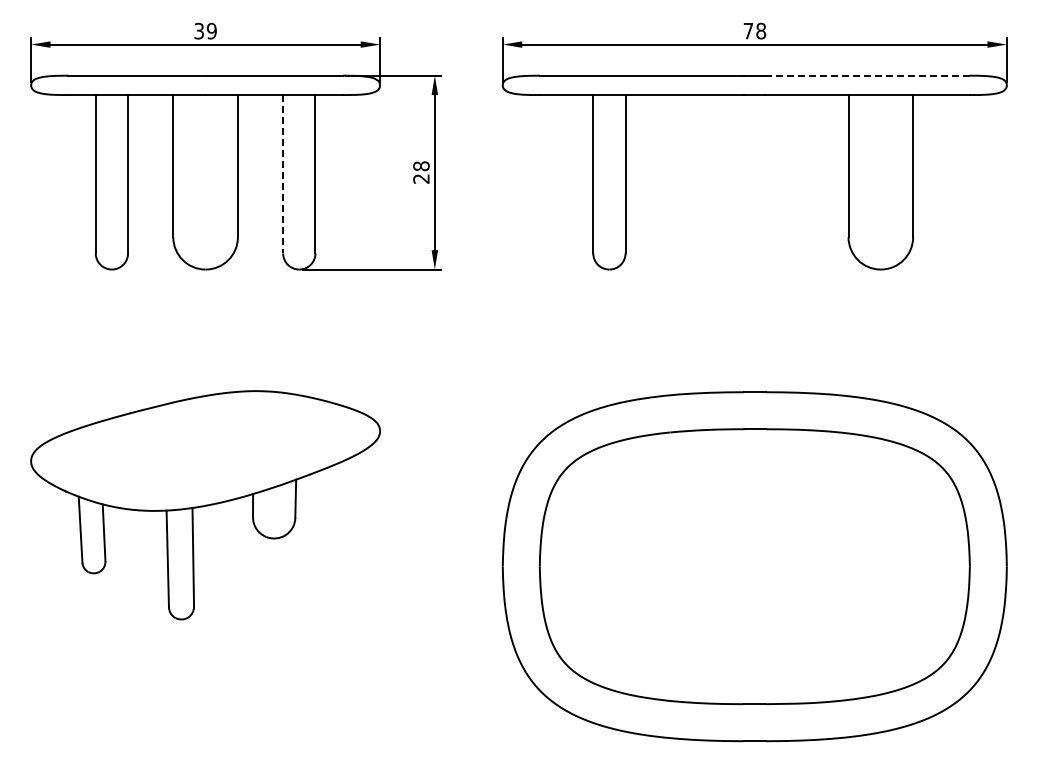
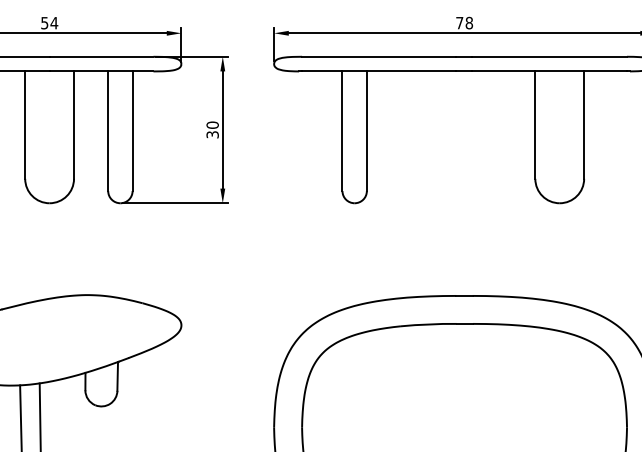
text: (205, 30) -> (49, 22), 39 -> 54
line: (868, 75) -> (550, 56), dashed -> solid
text: (421, 172) -> (212, 129), 28 -> 30
line: (283, 174) -> (108, 131), dashed -> solid

